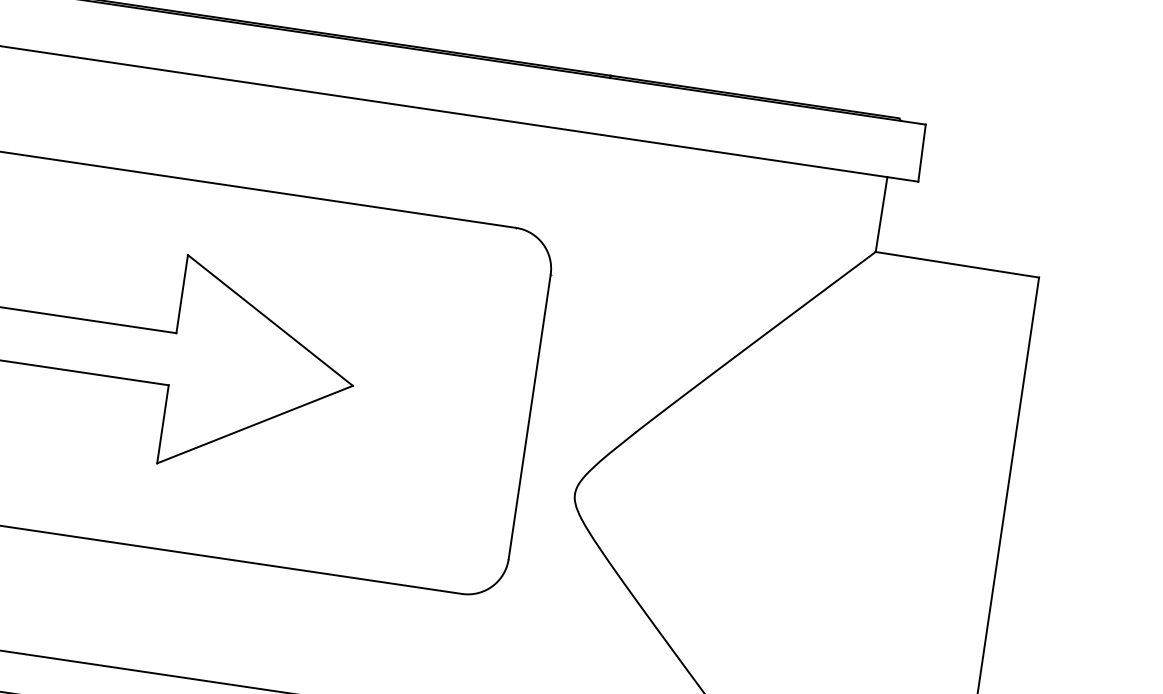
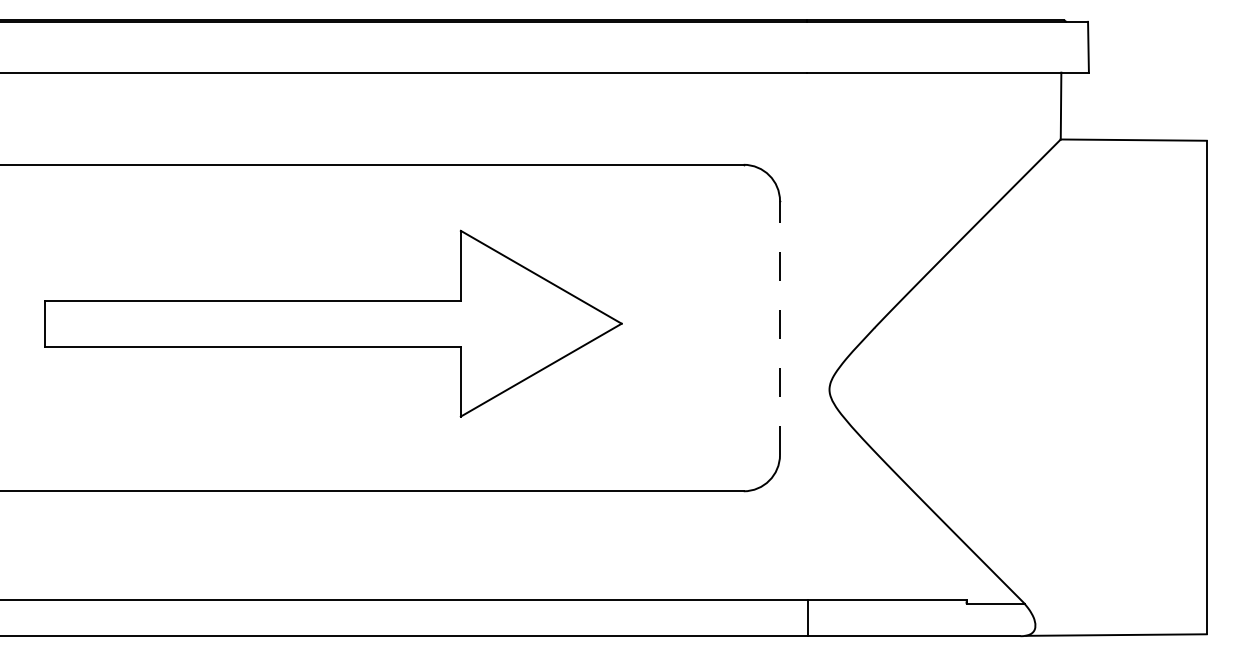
line: (530, 417) -> (780, 328), solid -> dashed

